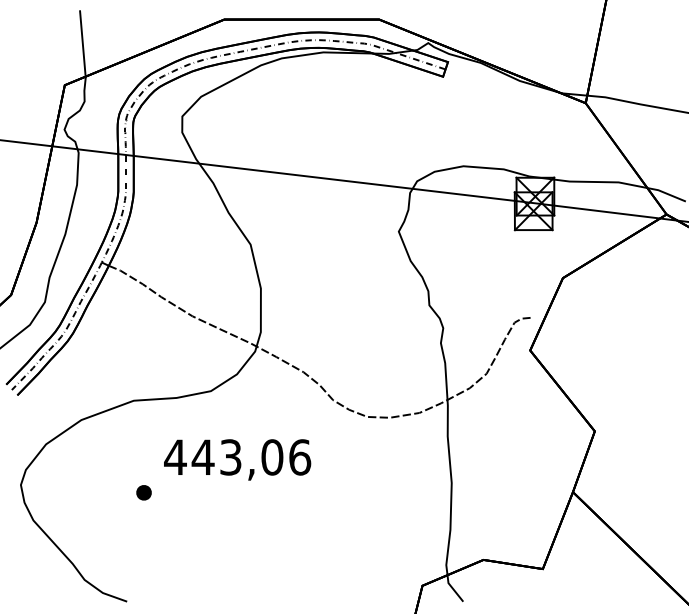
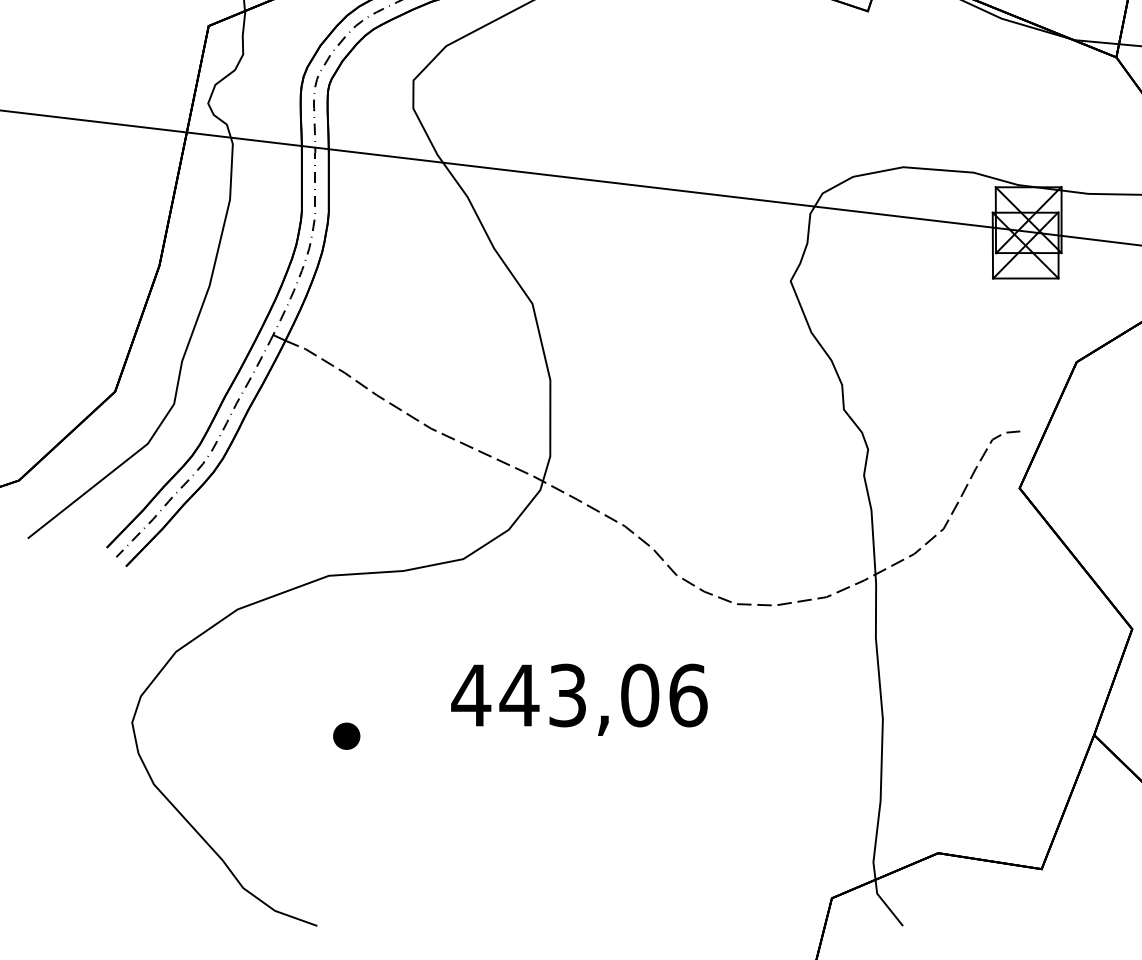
text: (237, 459) -> (579, 699), moved

